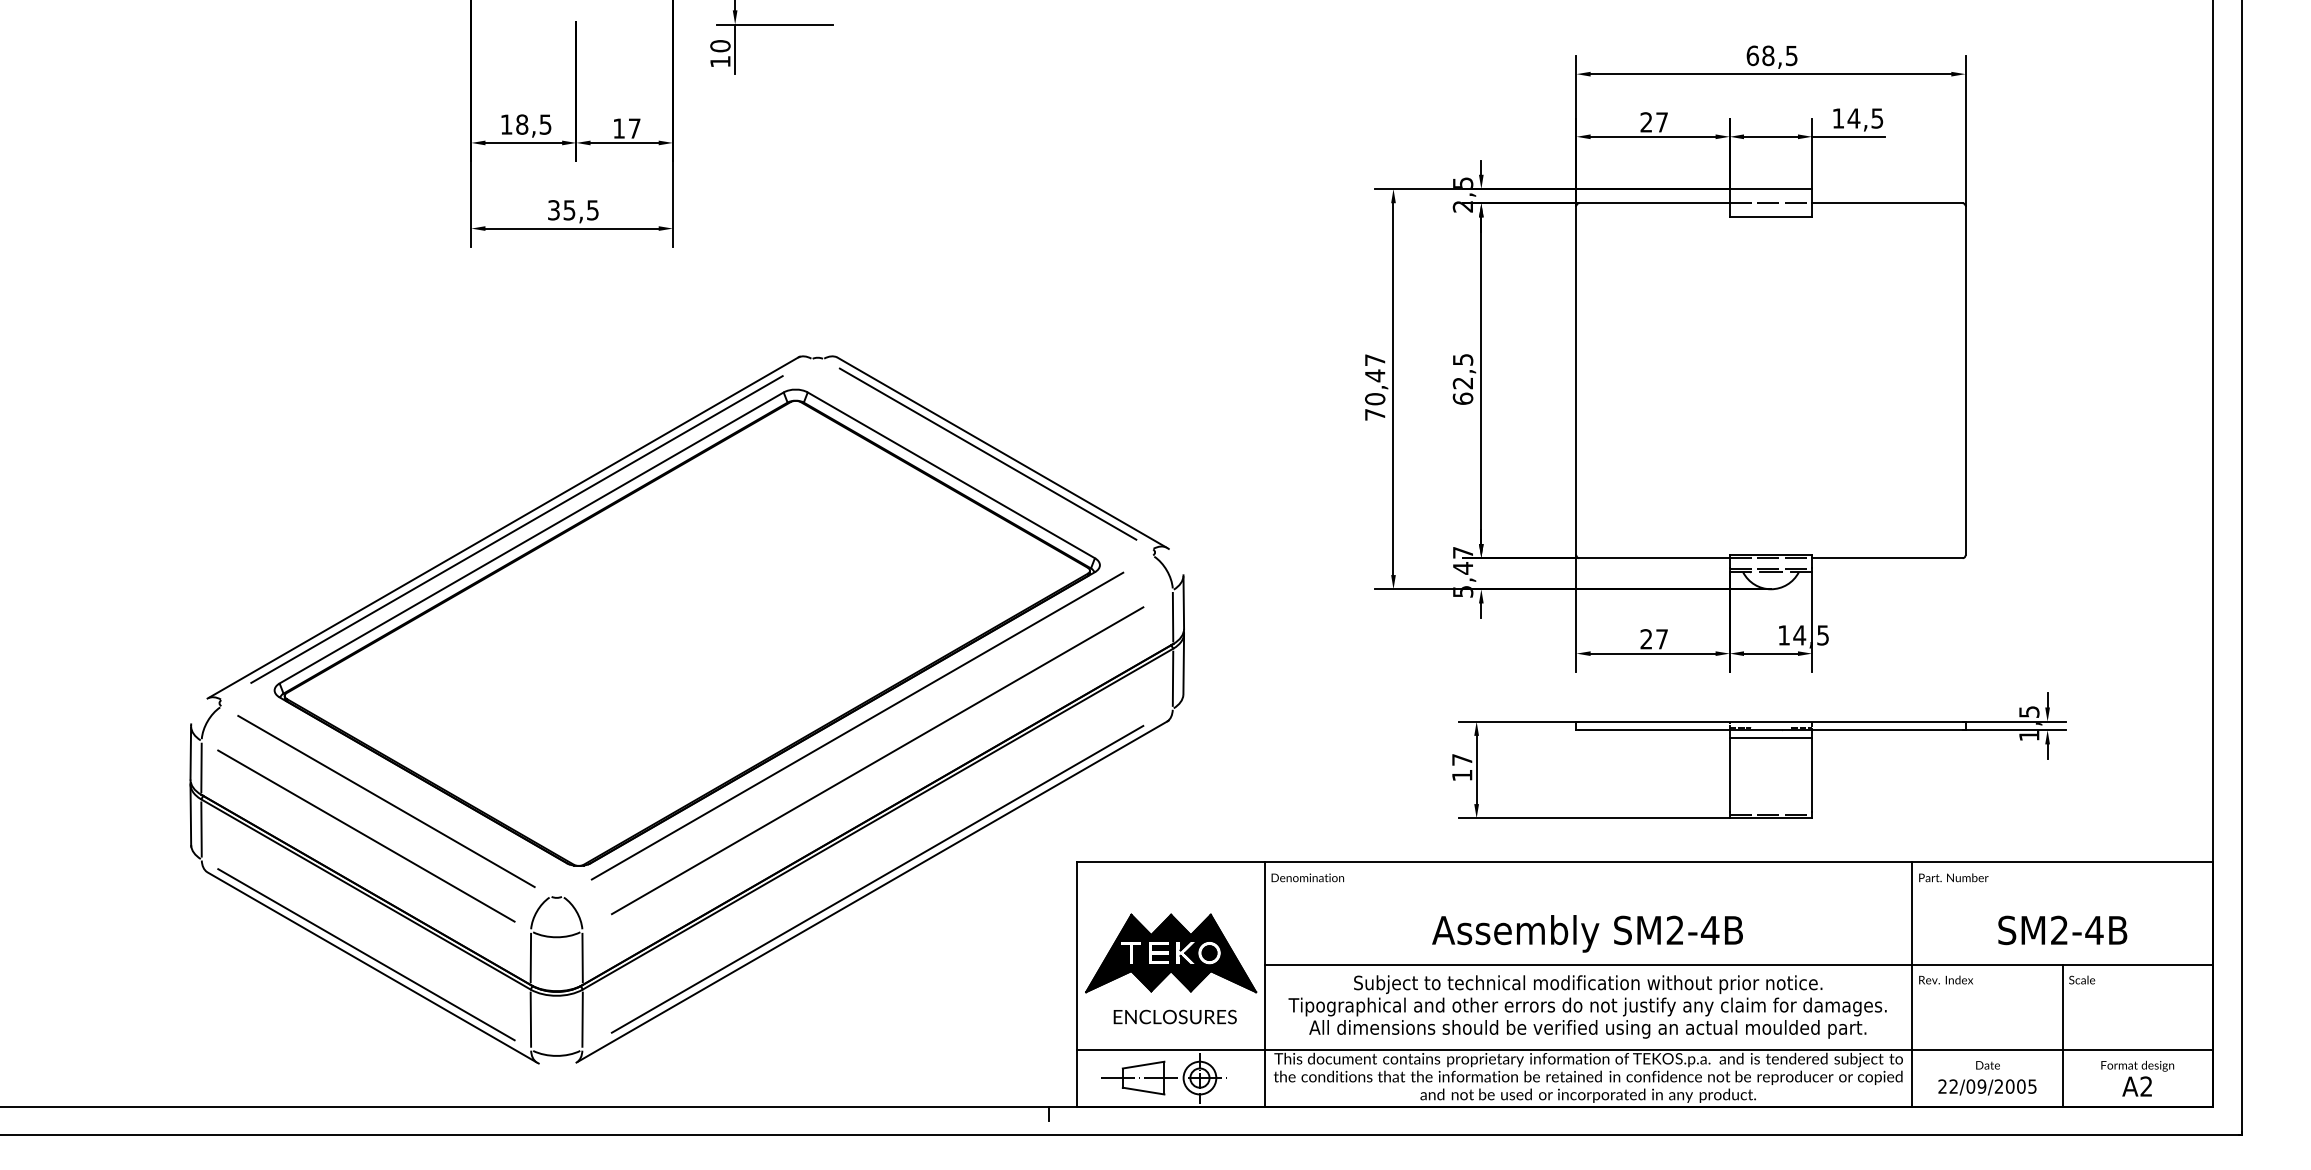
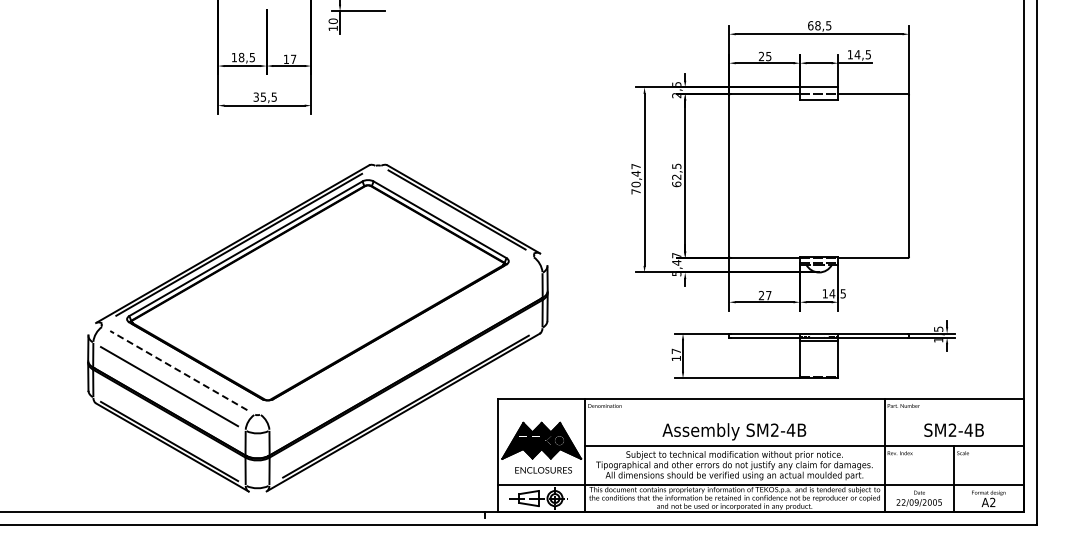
text: (1661, 122) -> (768, 56), 27 -> 25
line: (857, 725) -> (396, 335), removed
line: (876, 760) -> (405, 351), removed
line: (385, 801) -> (178, 370), solid -> dashed

